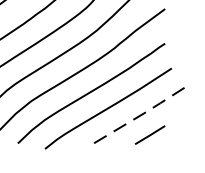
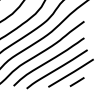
line: (138, 117) -> (71, 73), dashed -> solid

